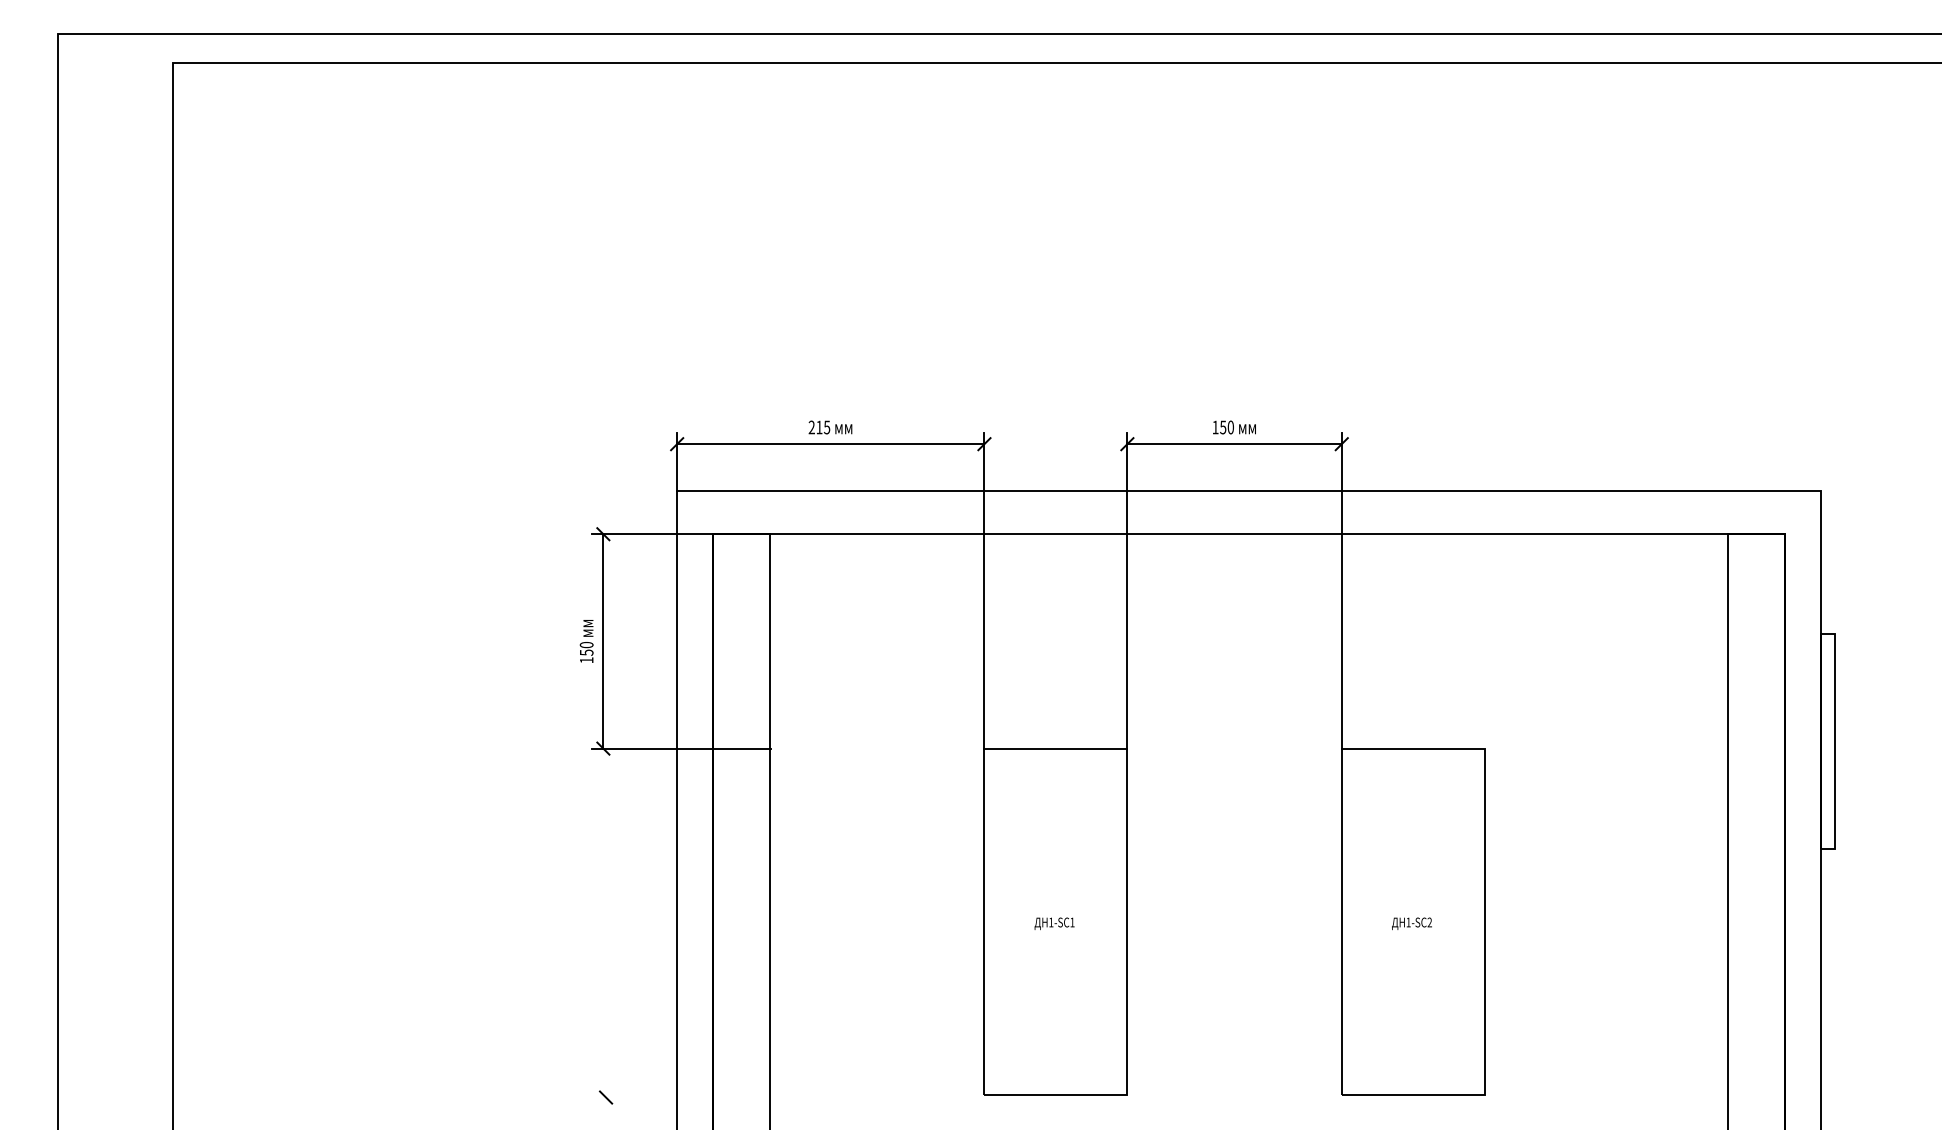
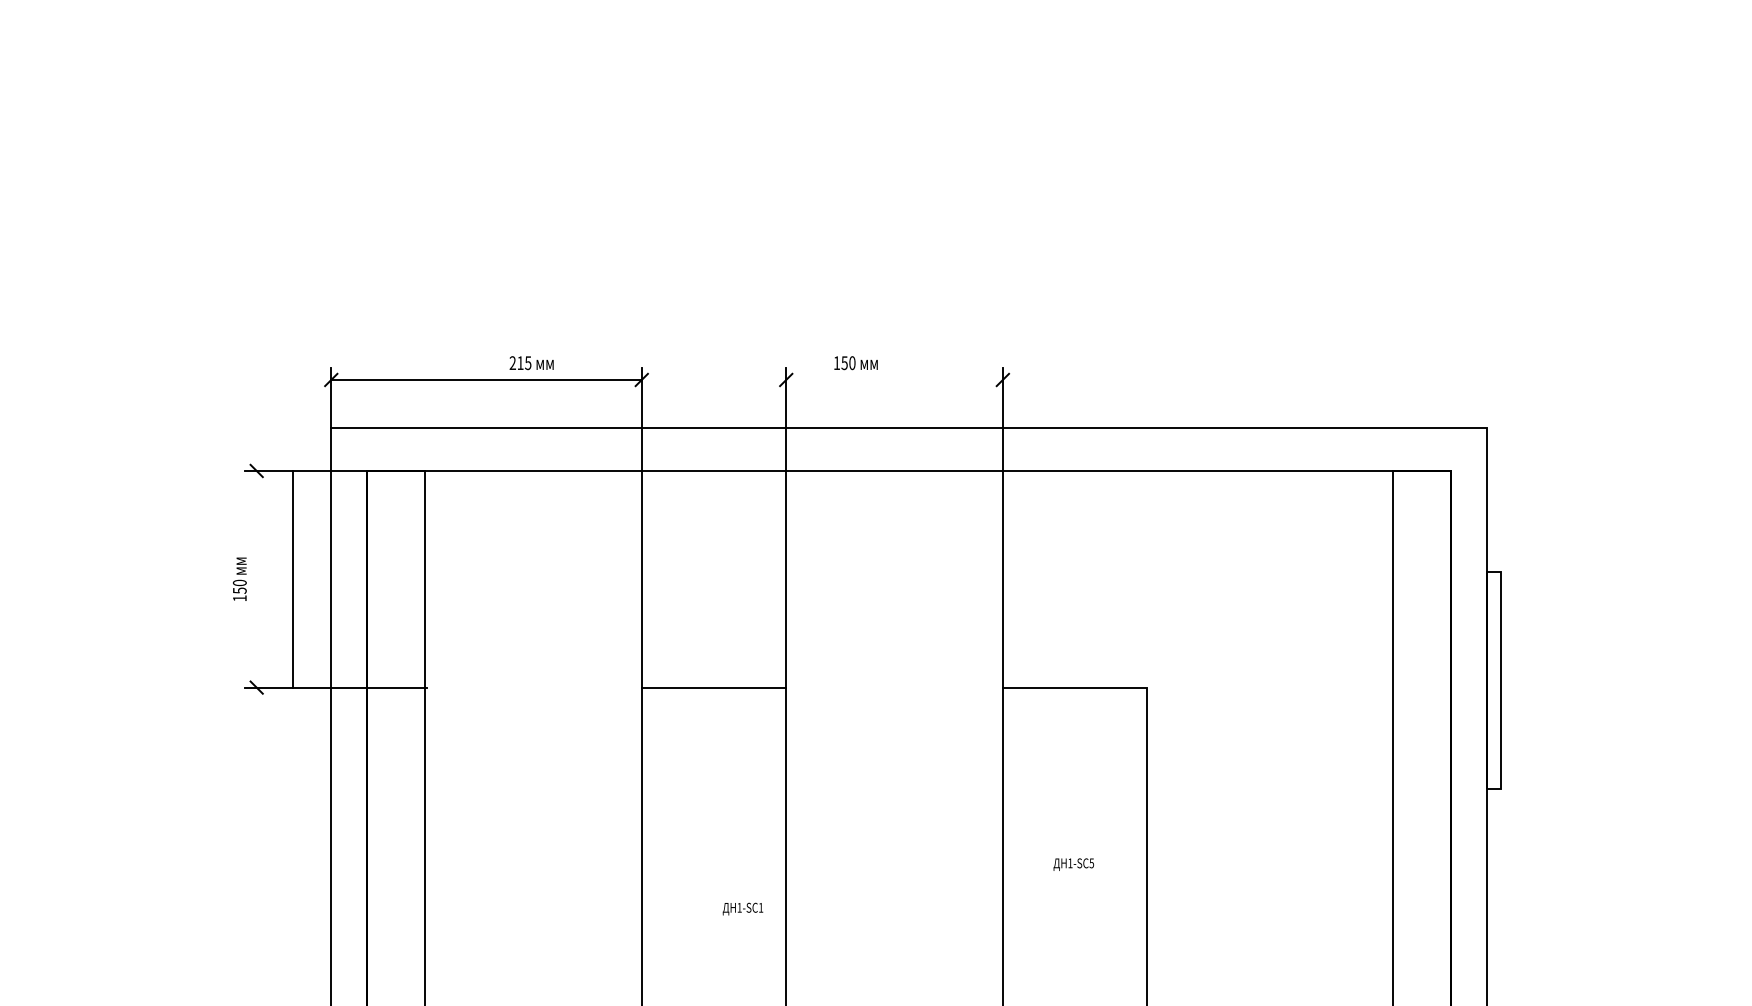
text: (830, 427) -> (531, 363), moved
text: (1234, 427) -> (856, 363), moved
line: (1234, 444) -> (894, 380), removed
line: (603, 641) -> (293, 579), moved
text: (1429, 922) -> (1091, 863), 1-SC2 -> 1-SC5
text: (1054, 923) -> (742, 908), moved

